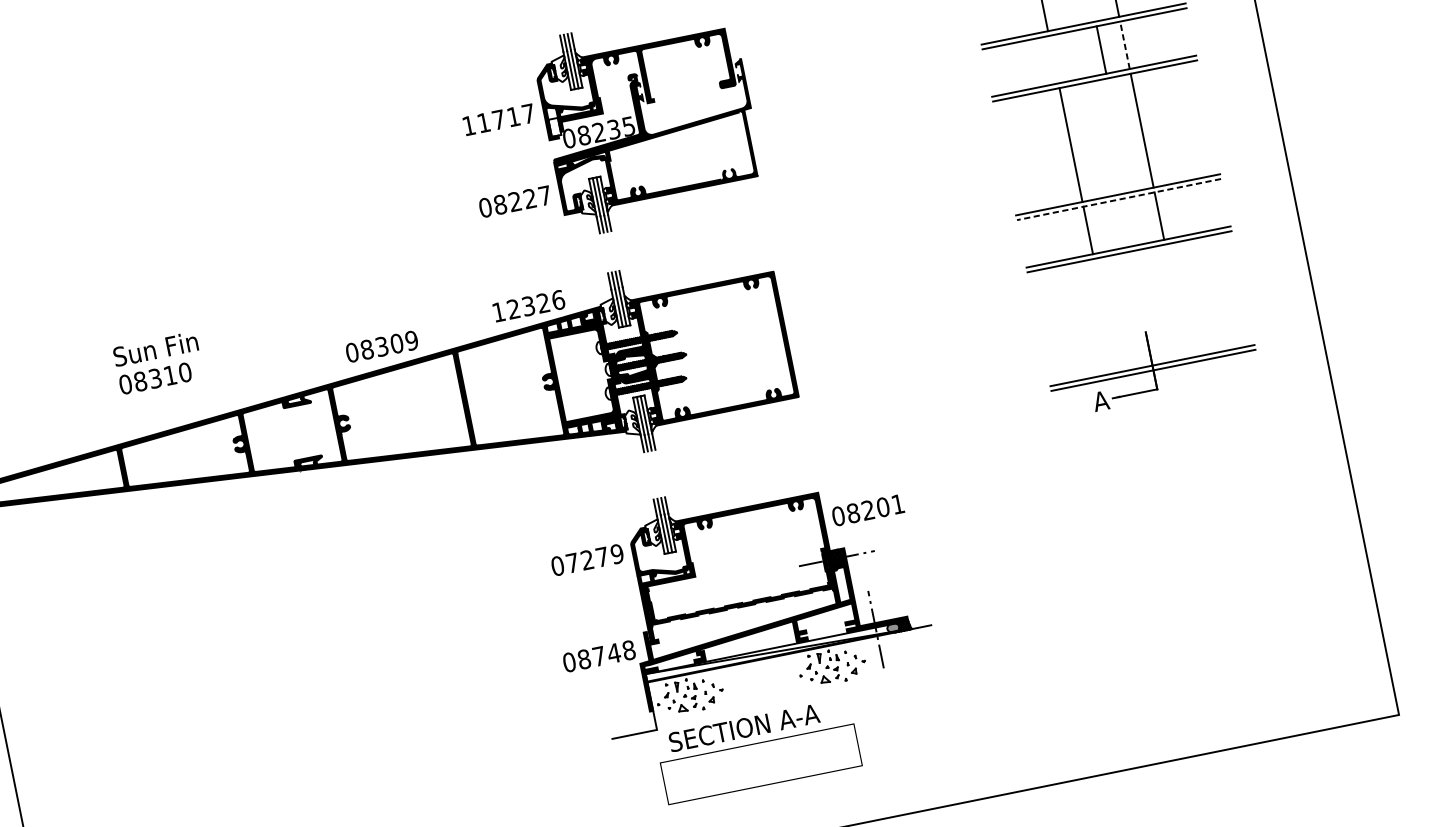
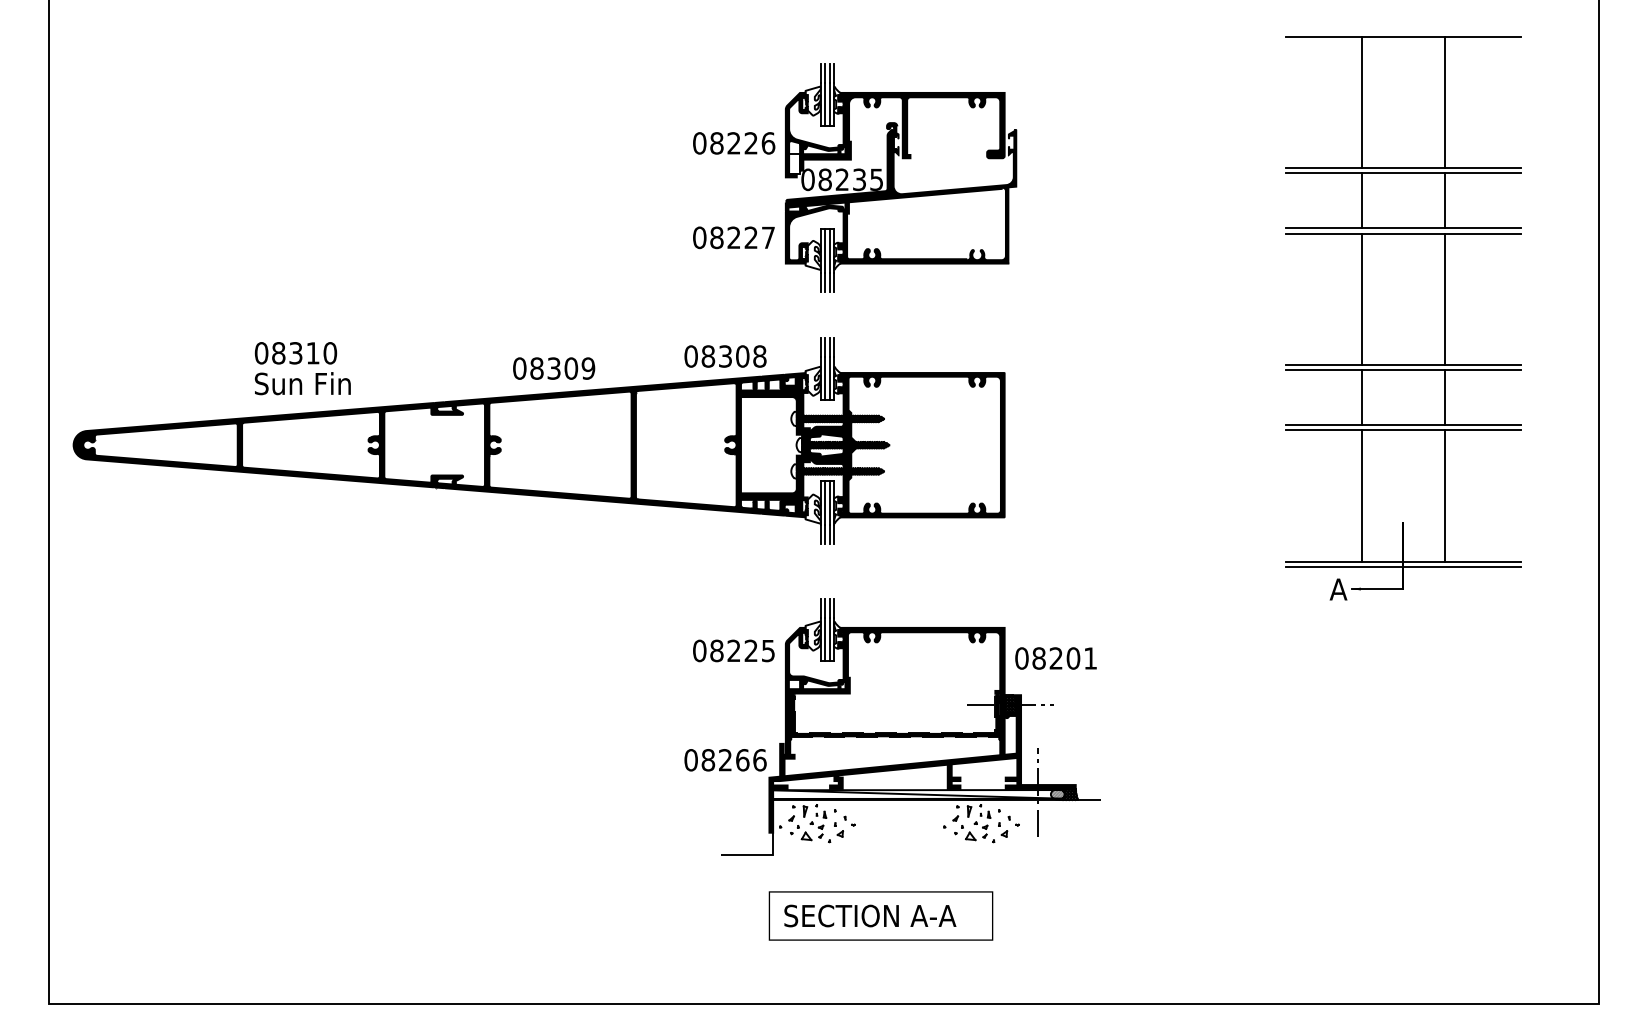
line: (1124, 45) -> (1444, 200), dashed -> solid
line: (1101, 49) -> (1362, 200), moved
text: (499, 119) -> (734, 143), 11717 -> 08226
line: (1119, 199) -> (1403, 370), dashed -> solid
line: (1176, 301) -> (1444, 495), added
text: (528, 306) -> (725, 356), 12326 -> 08308
line: (1105, 315) -> (1362, 495), added
text: (155, 348) -> (302, 383), moved
text: (594, 558) -> (742, 650), 07279 -> 08225
text: (613, 653) -> (742, 760), 08748 -> 08266
text: (744, 727) -> (870, 915), moved

